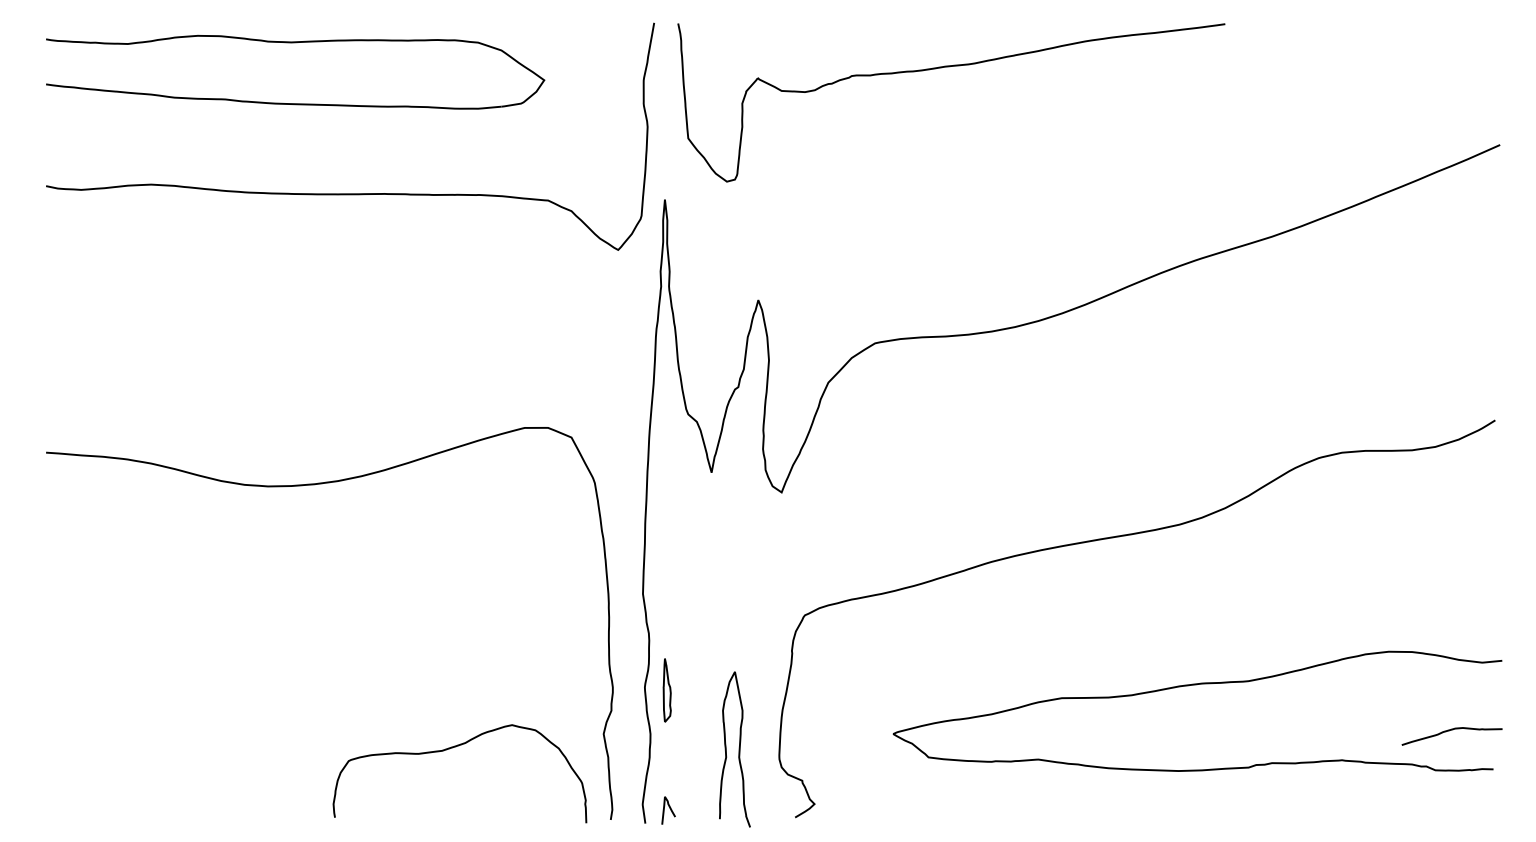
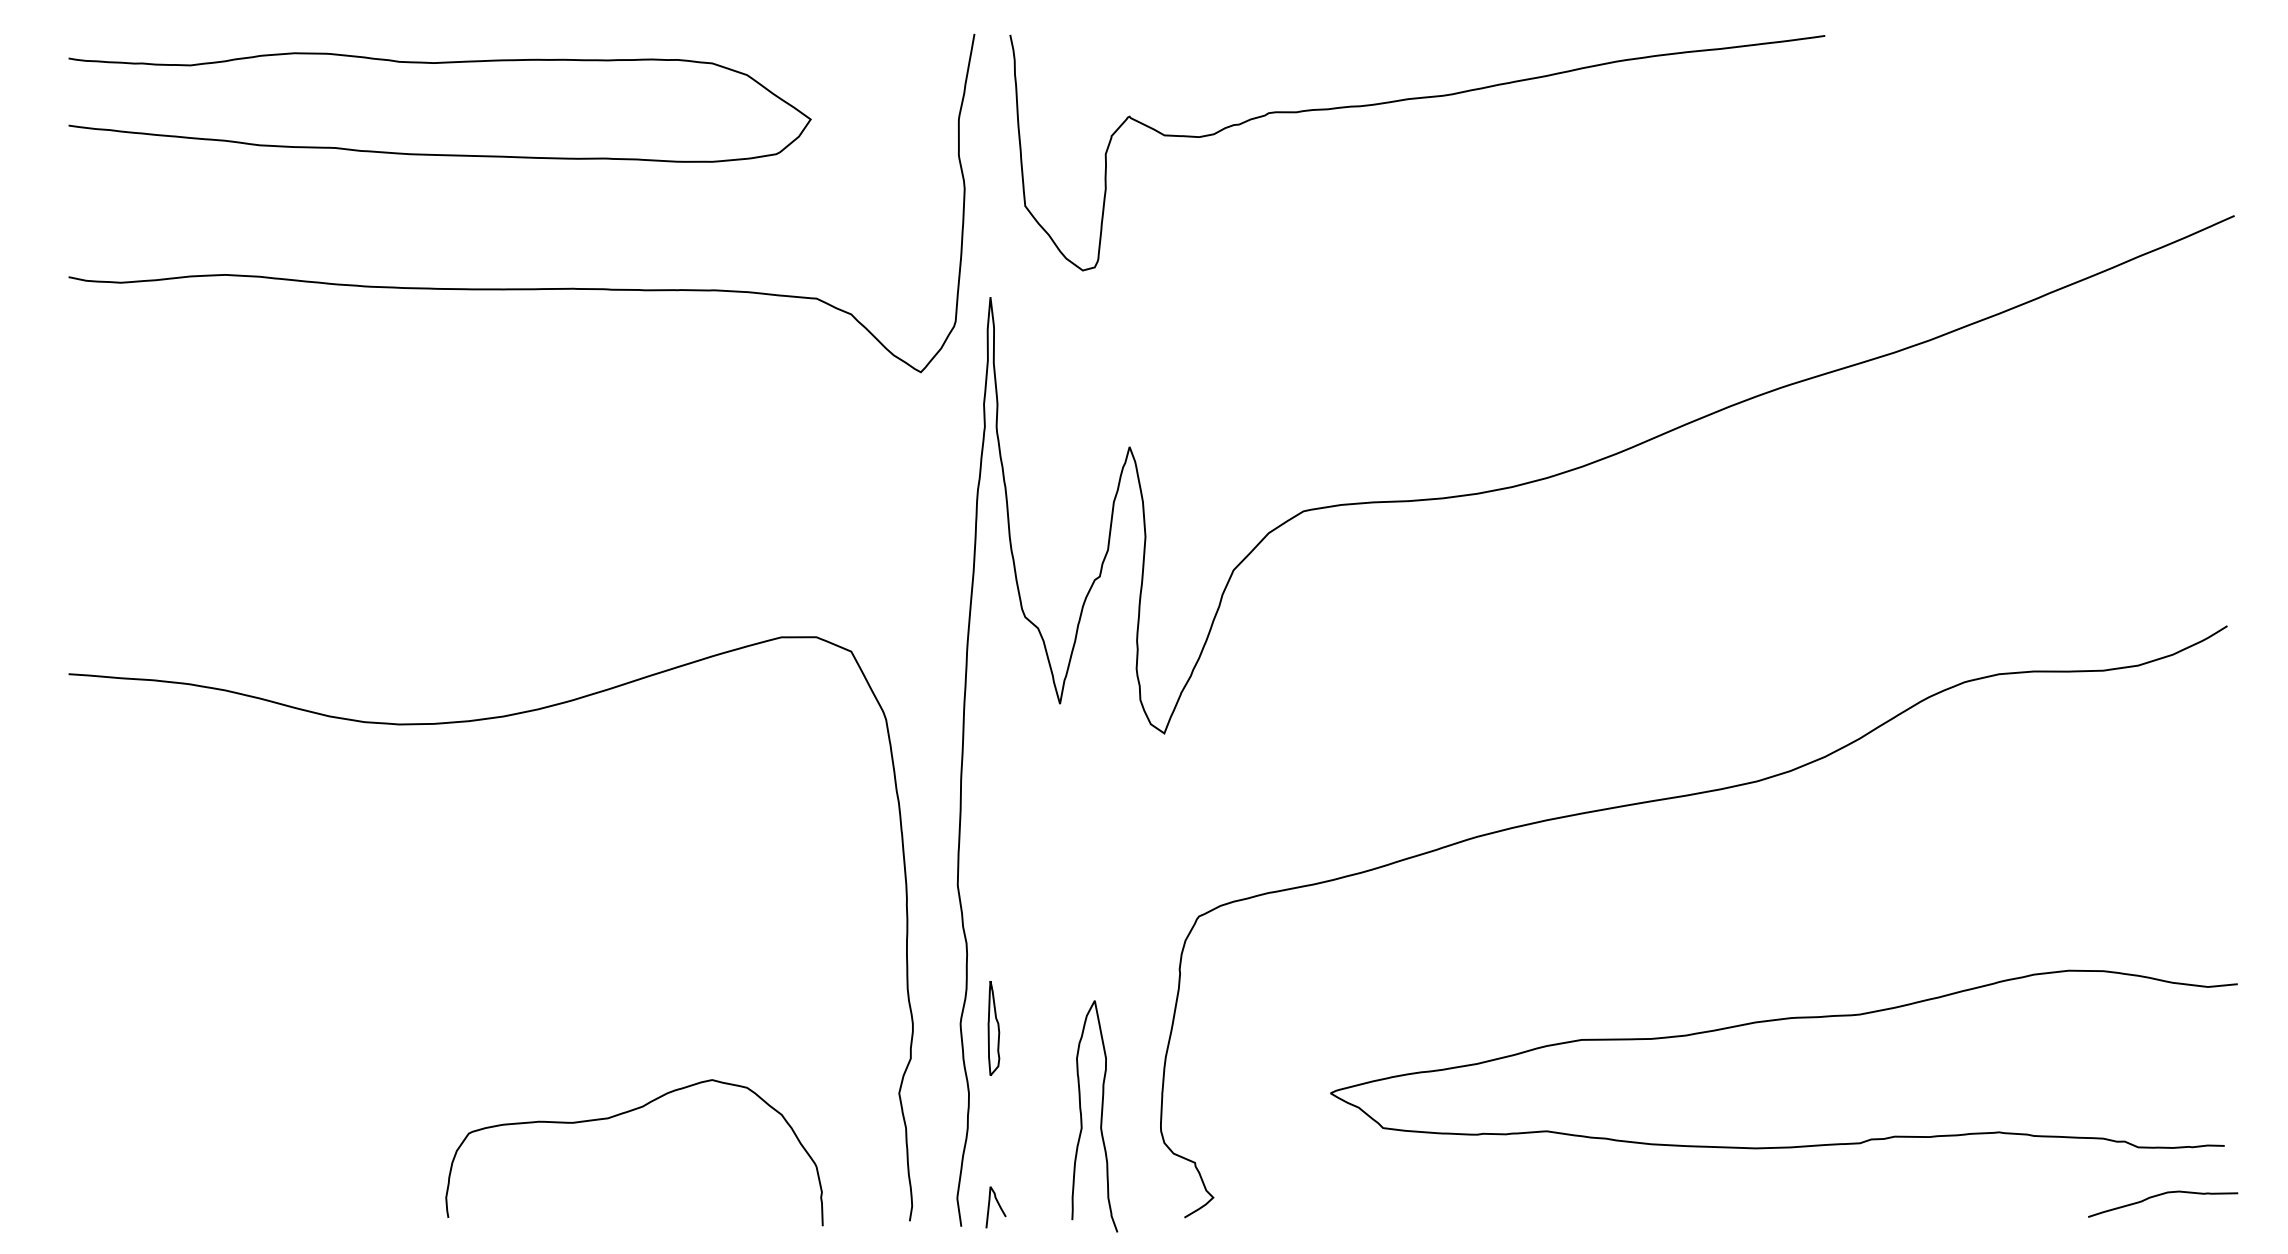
curve: (1449, 731) -> (2159, 1196), moved
curve: (452, 748) -> (623, 1114), moved

